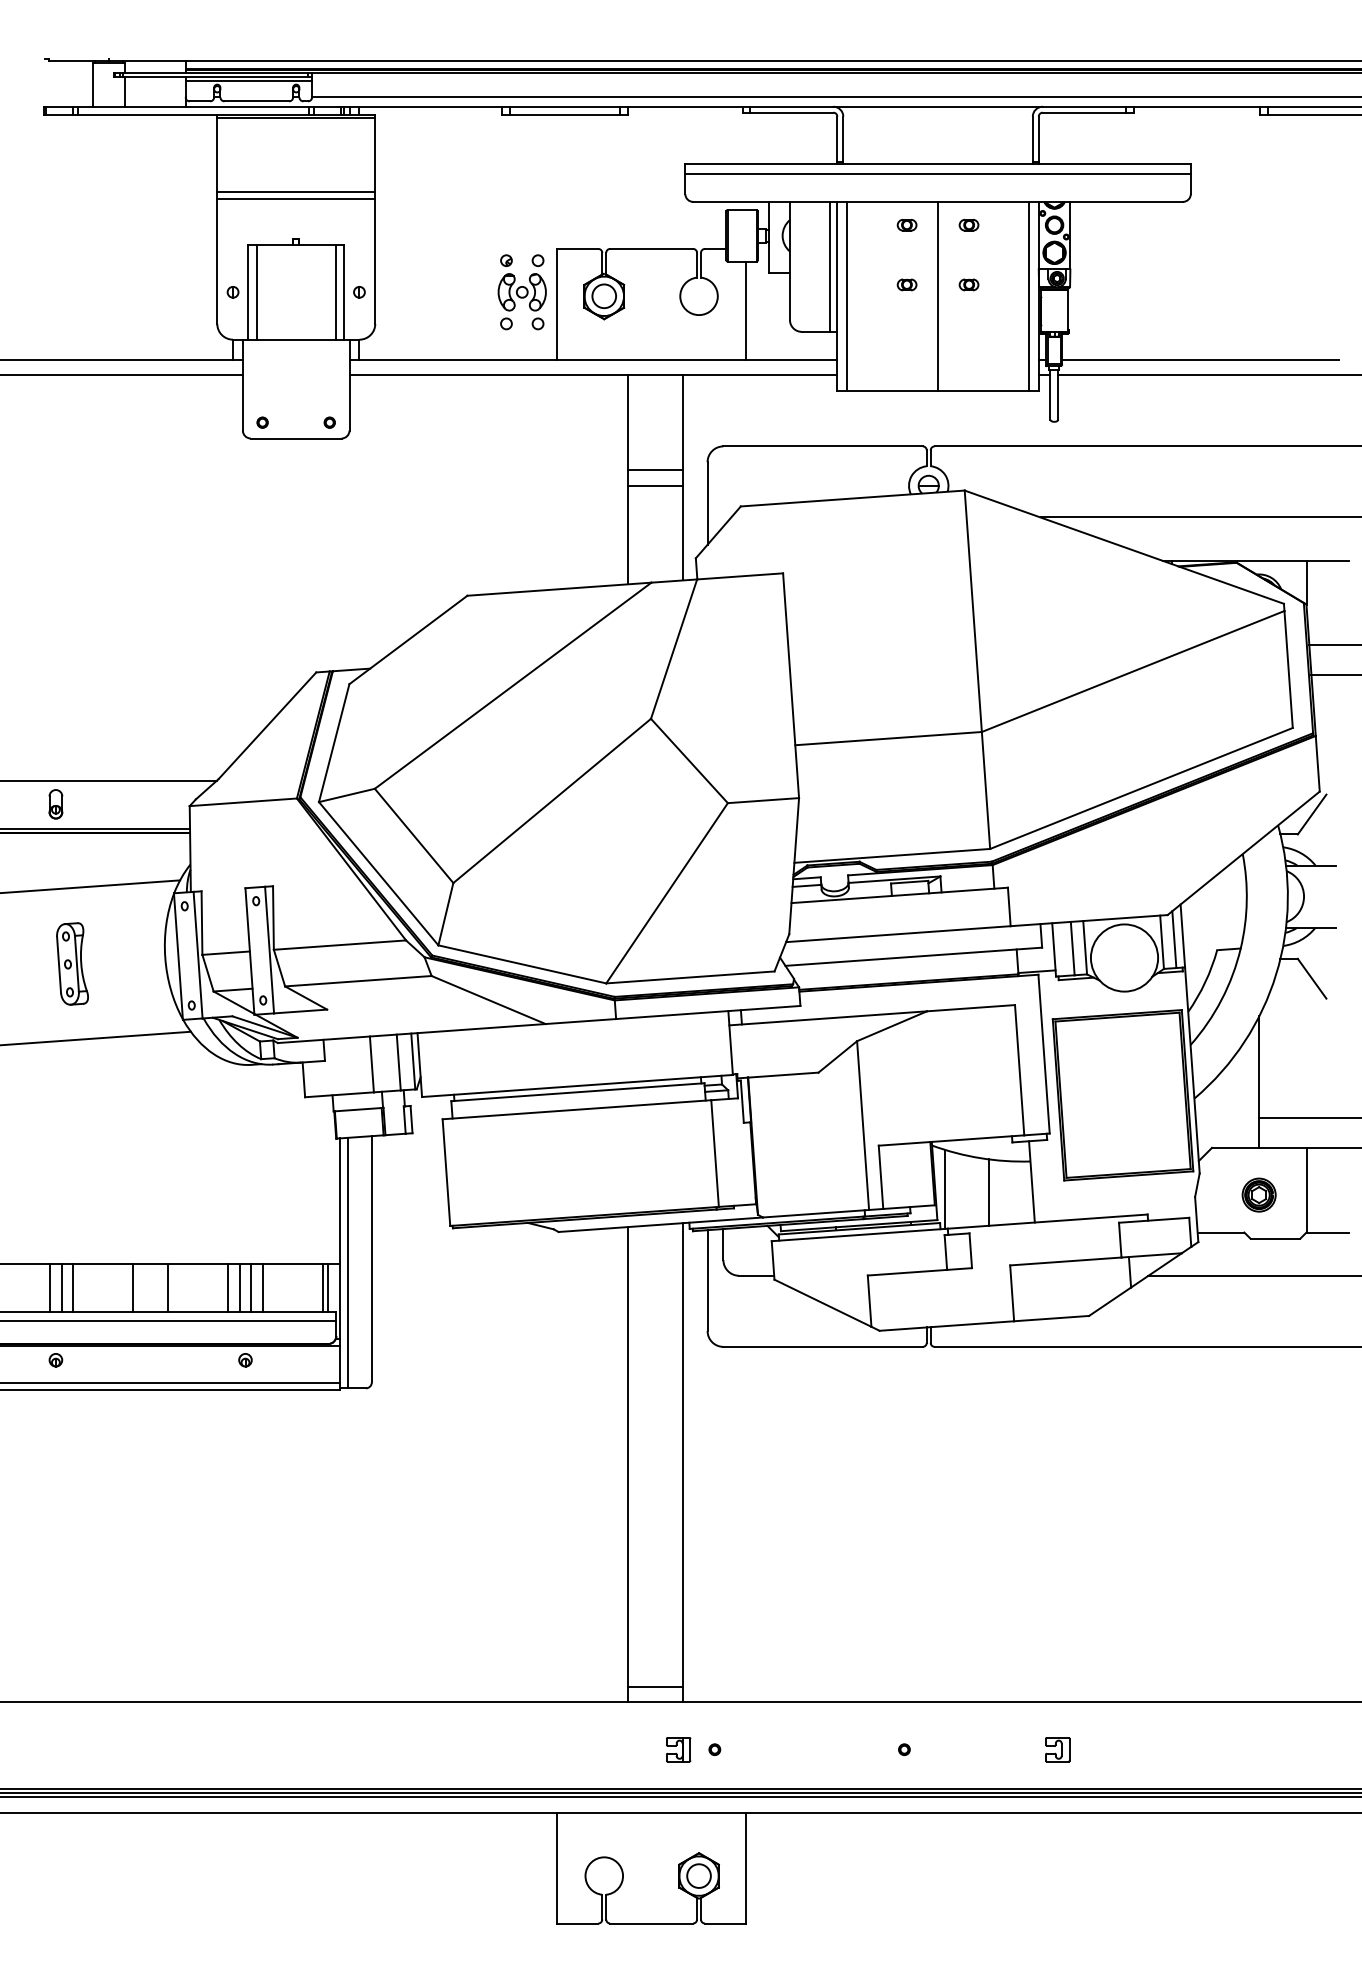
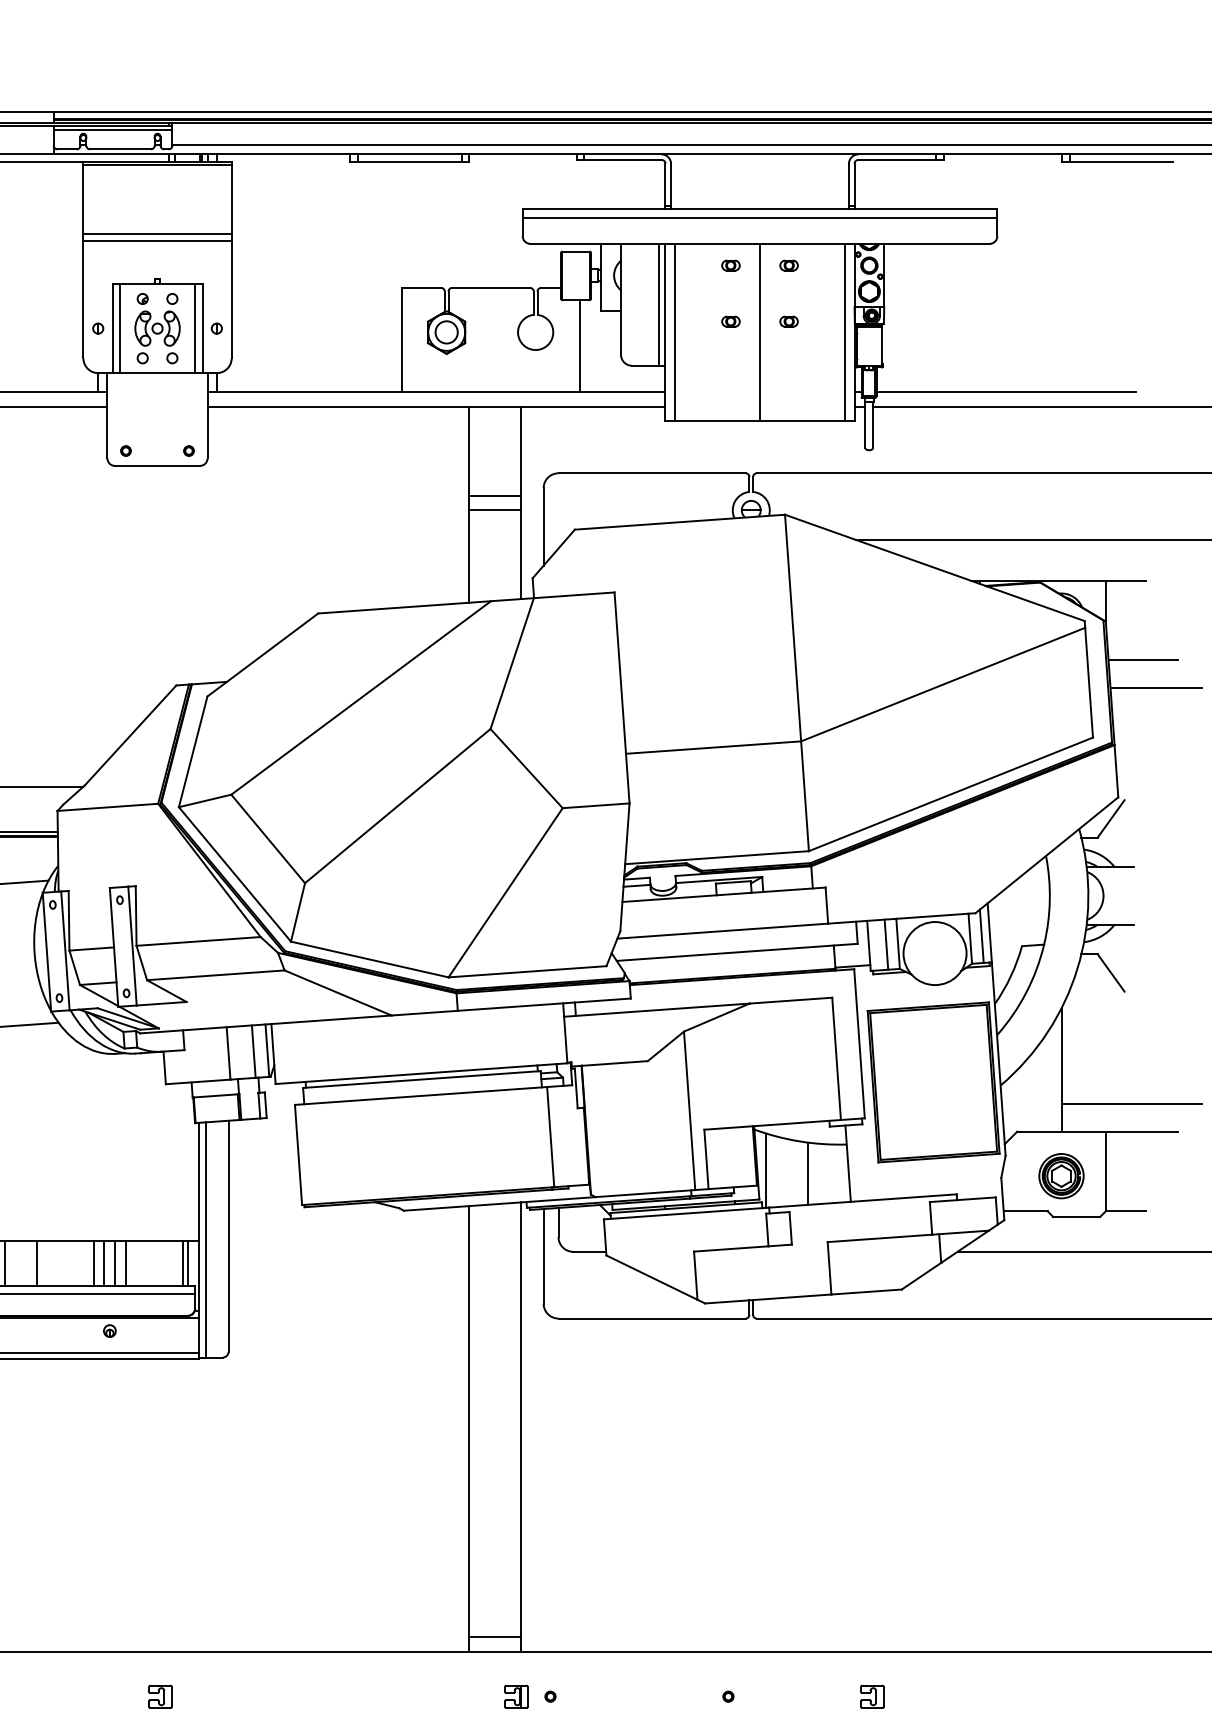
part: (521, 292) -> (156, 328), moved
part: (1258, 1194) -> (1060, 1175), size x1.43
part: (299, 1749) -> (160, 1696), added

